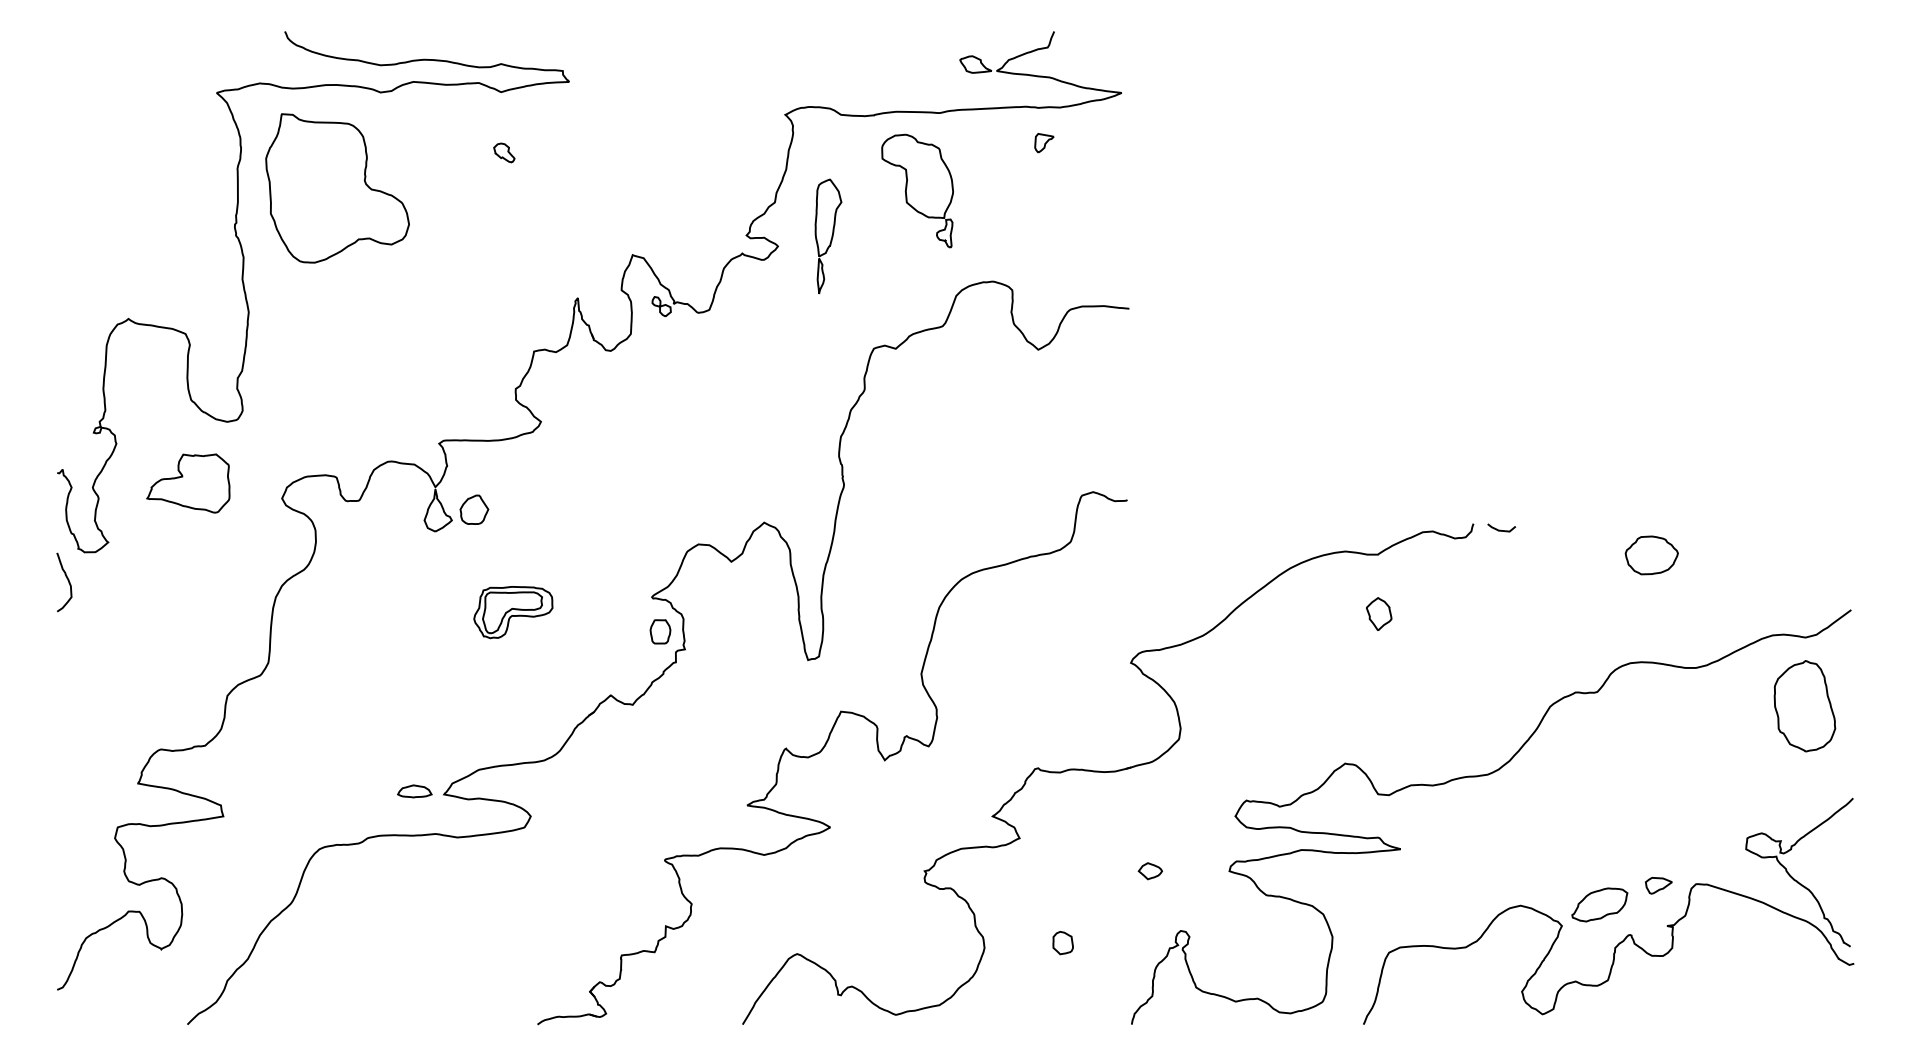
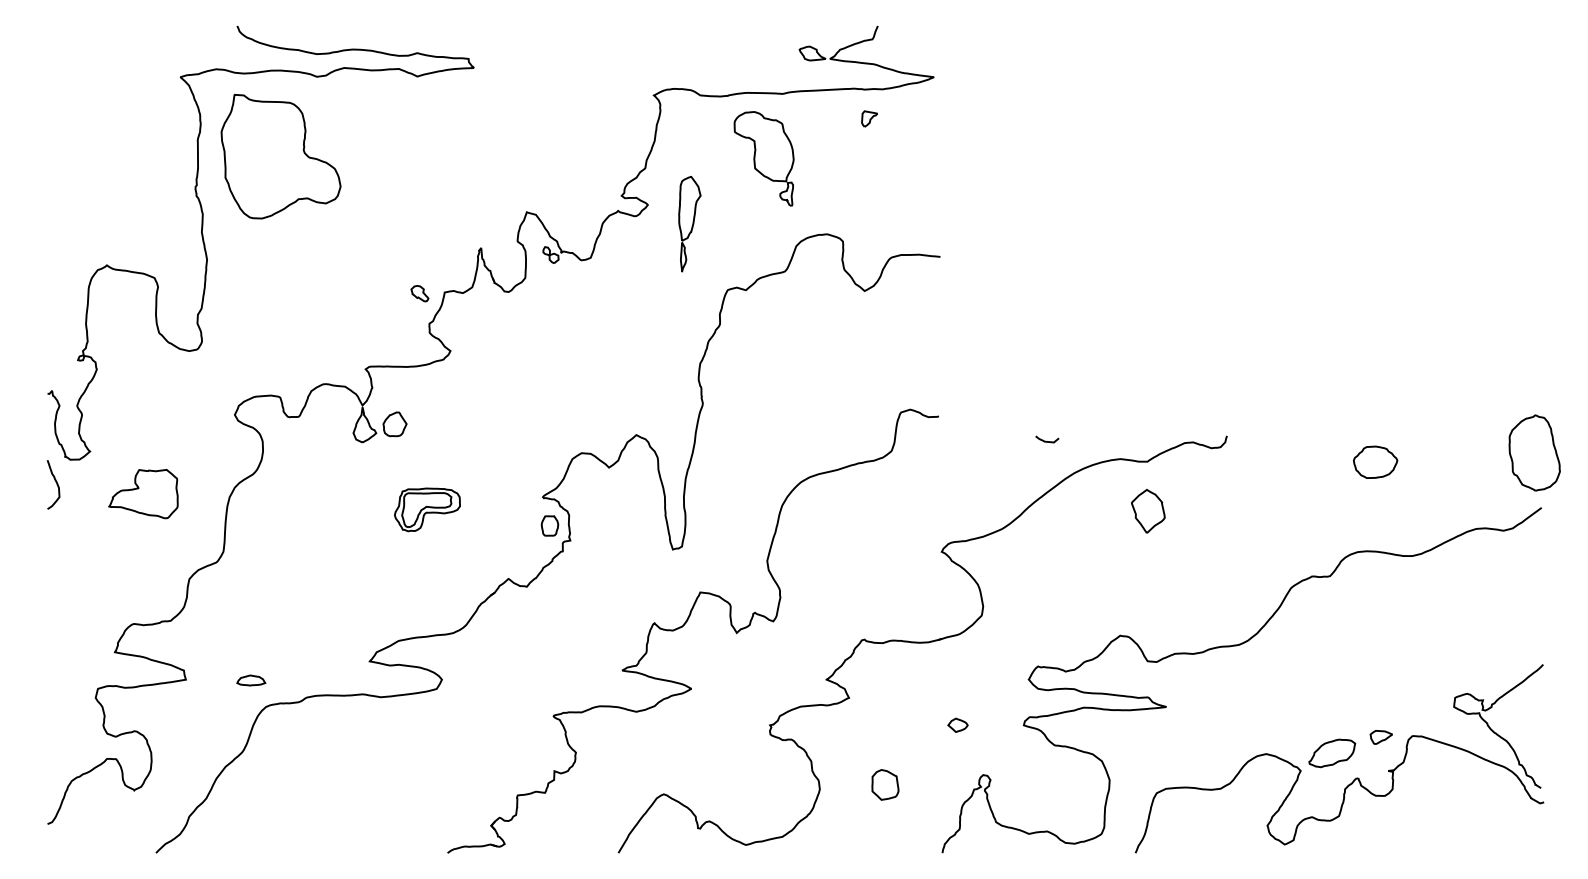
part: (504, 152) -> (420, 293), moved
part: (828, 236) -> (689, 224), moved
part: (188, 483) -> (143, 494), moved
curve: (1500, 529) -> (1046, 440), moved
part: (1379, 613) -> (1148, 510), size x1.6
part: (1804, 706) -> (1534, 453), moved
part: (414, 791) -> (251, 680), moved
part: (1062, 943) -> (884, 785), size x1.6

